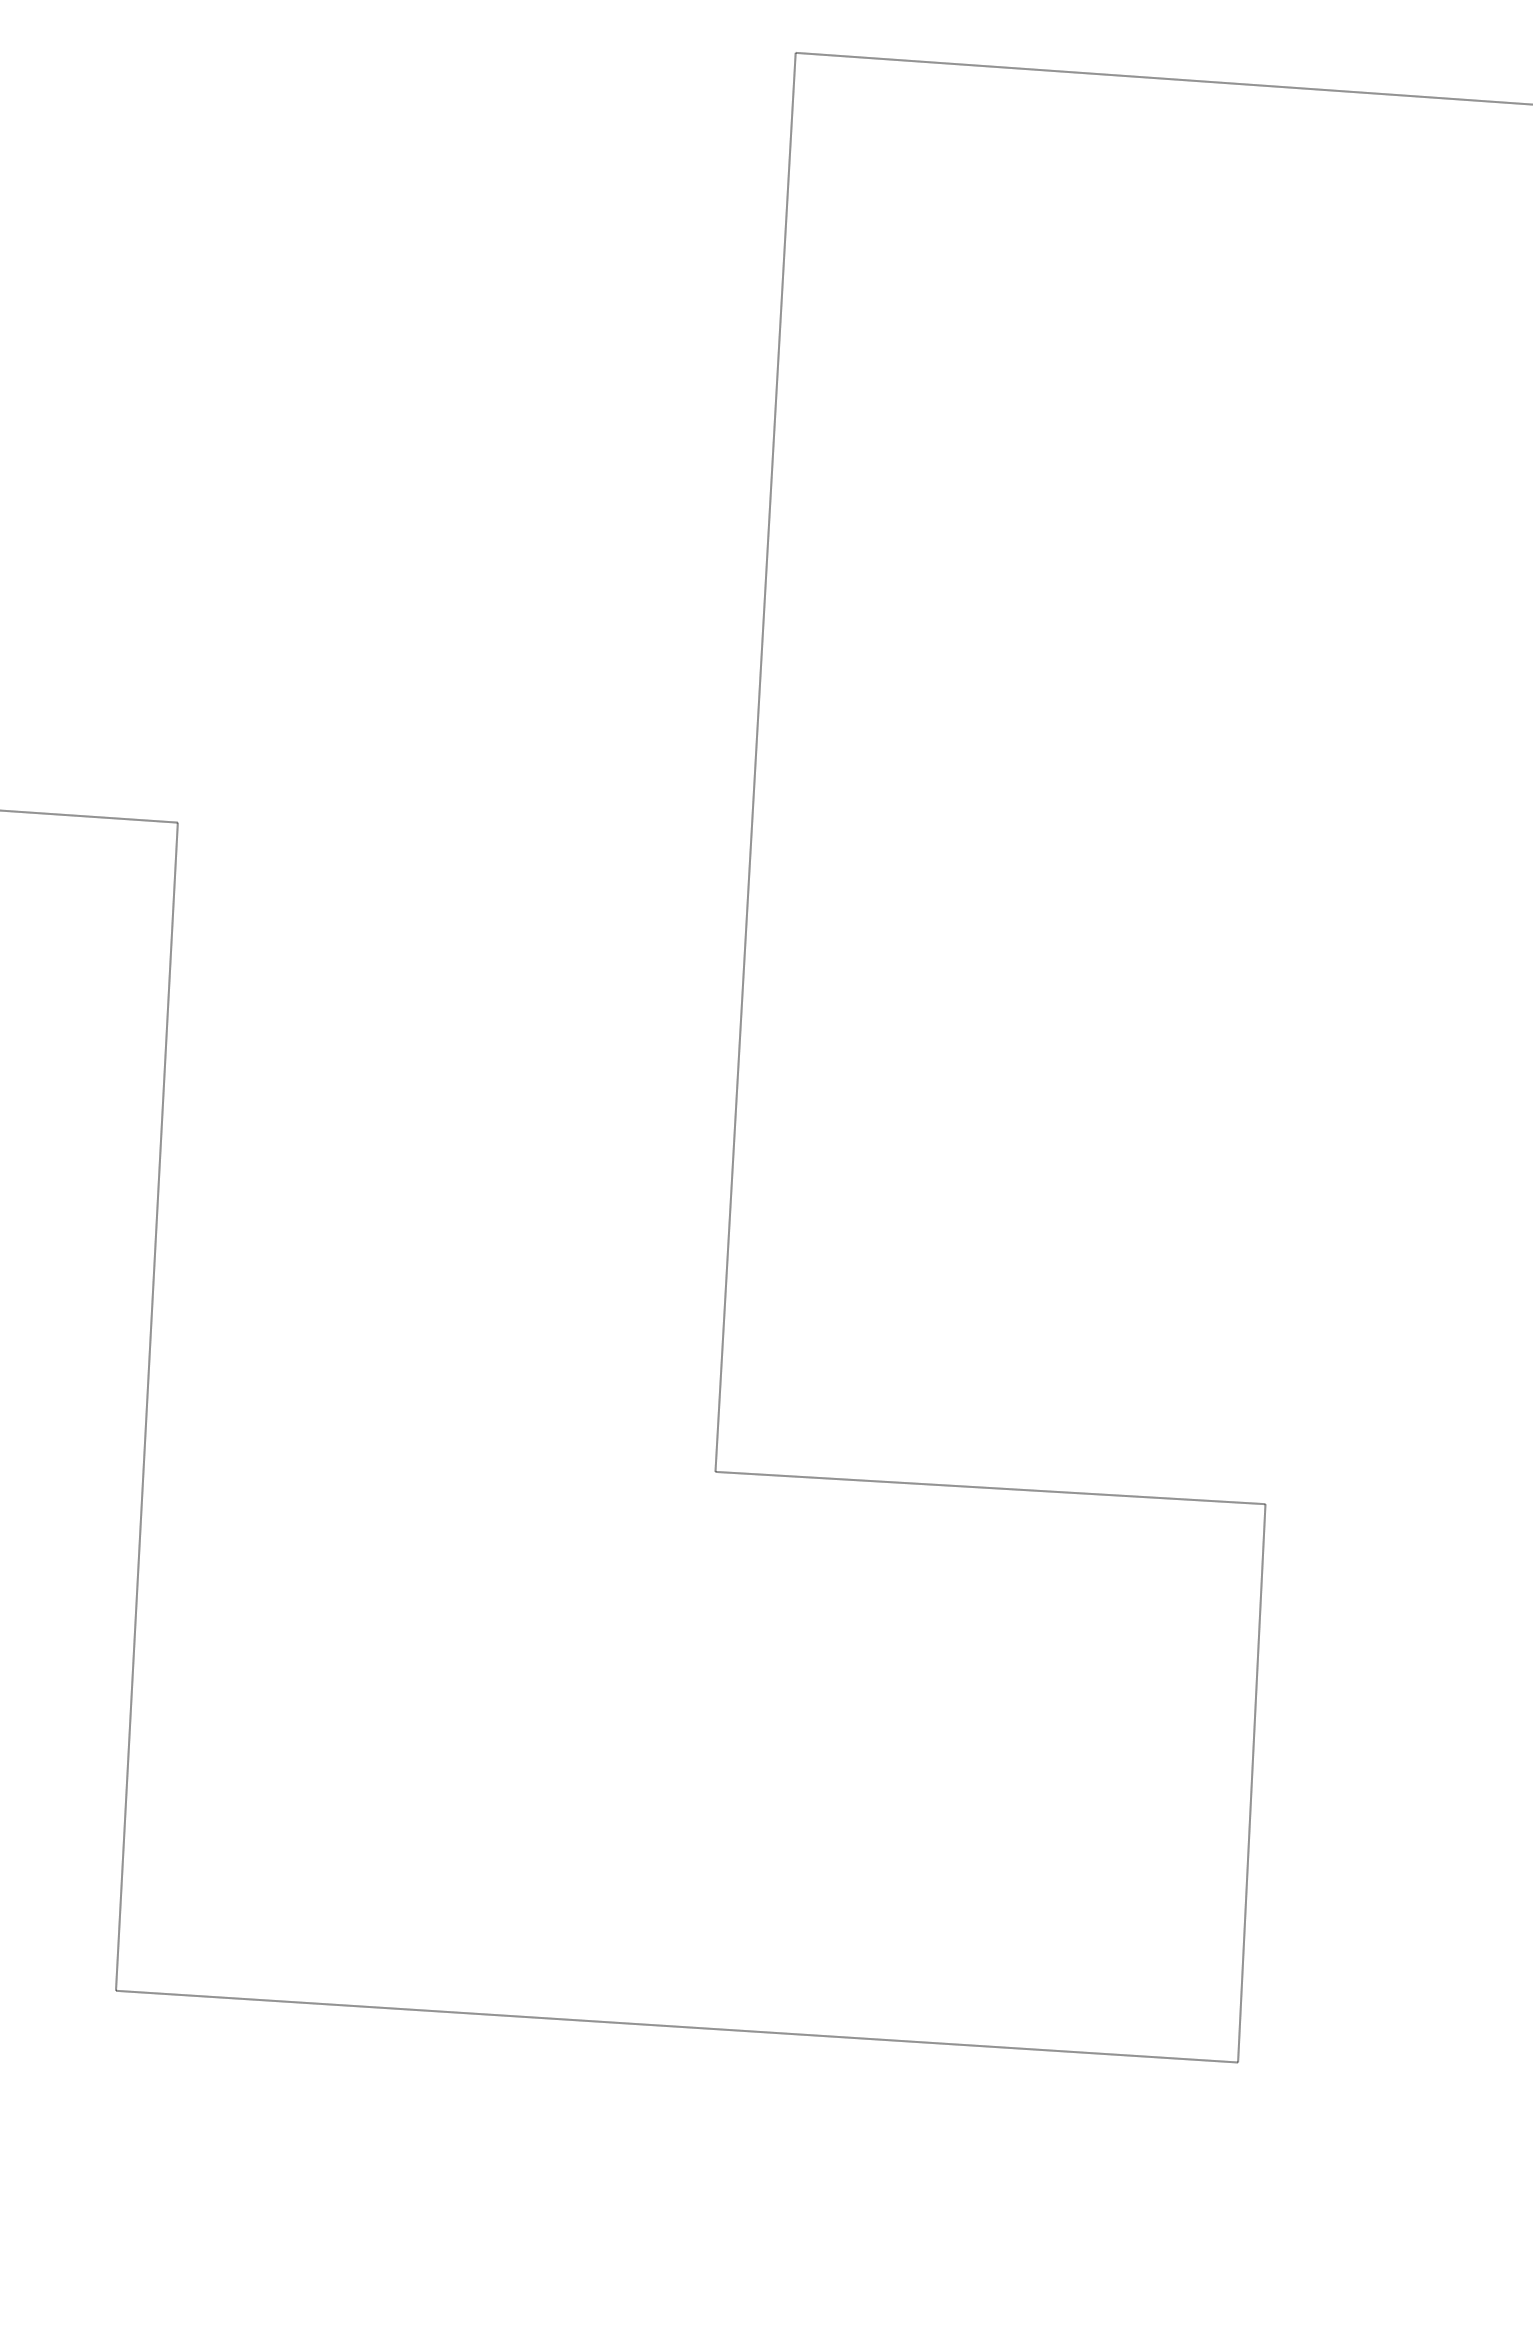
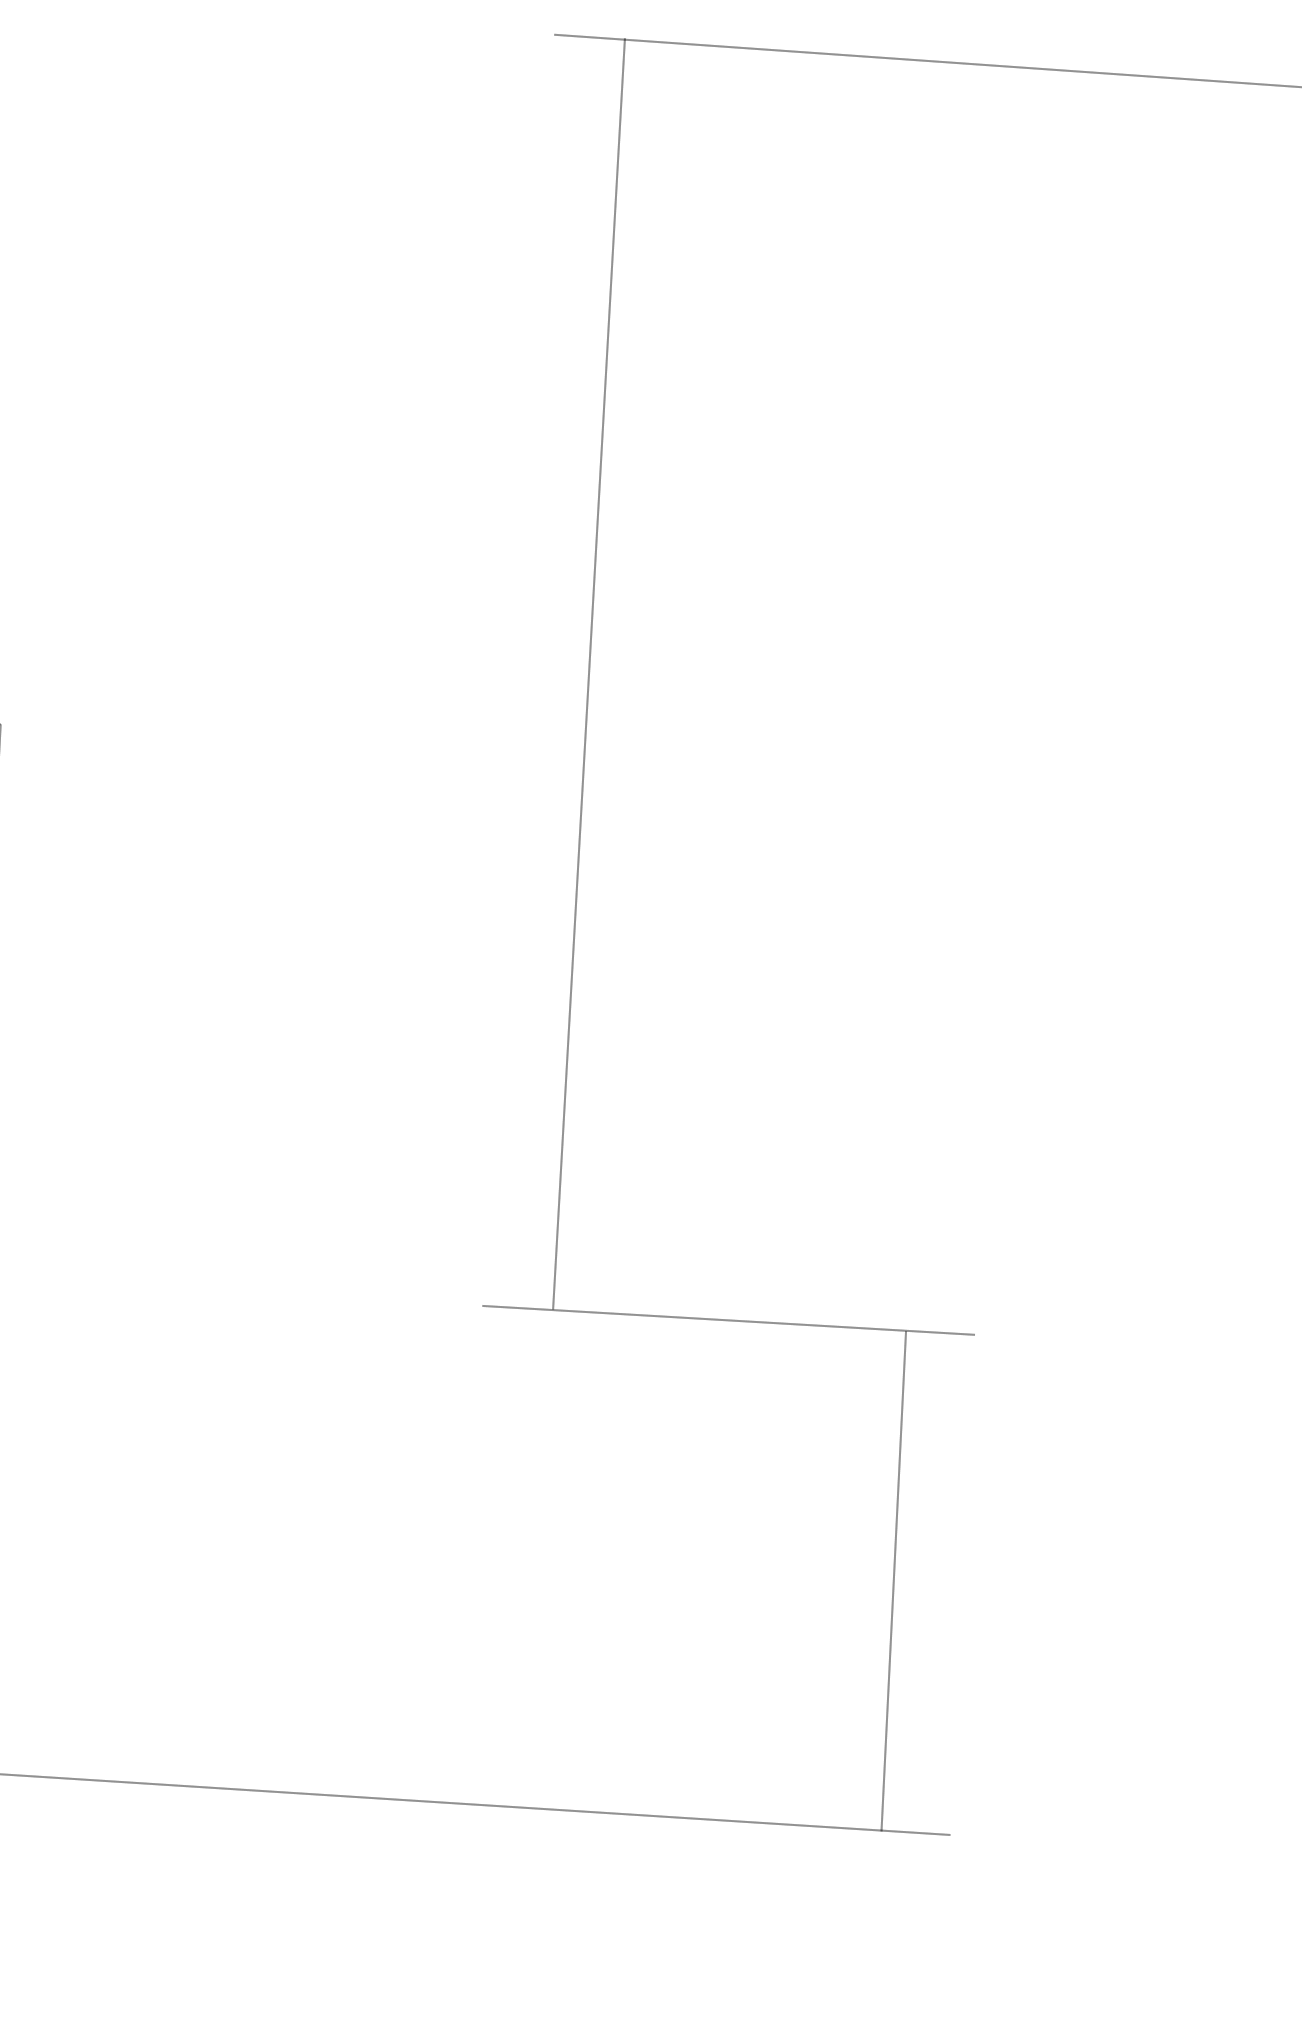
line: (755, 761) -> (588, 673), moved
line: (1251, 1783) -> (893, 1581), moved

